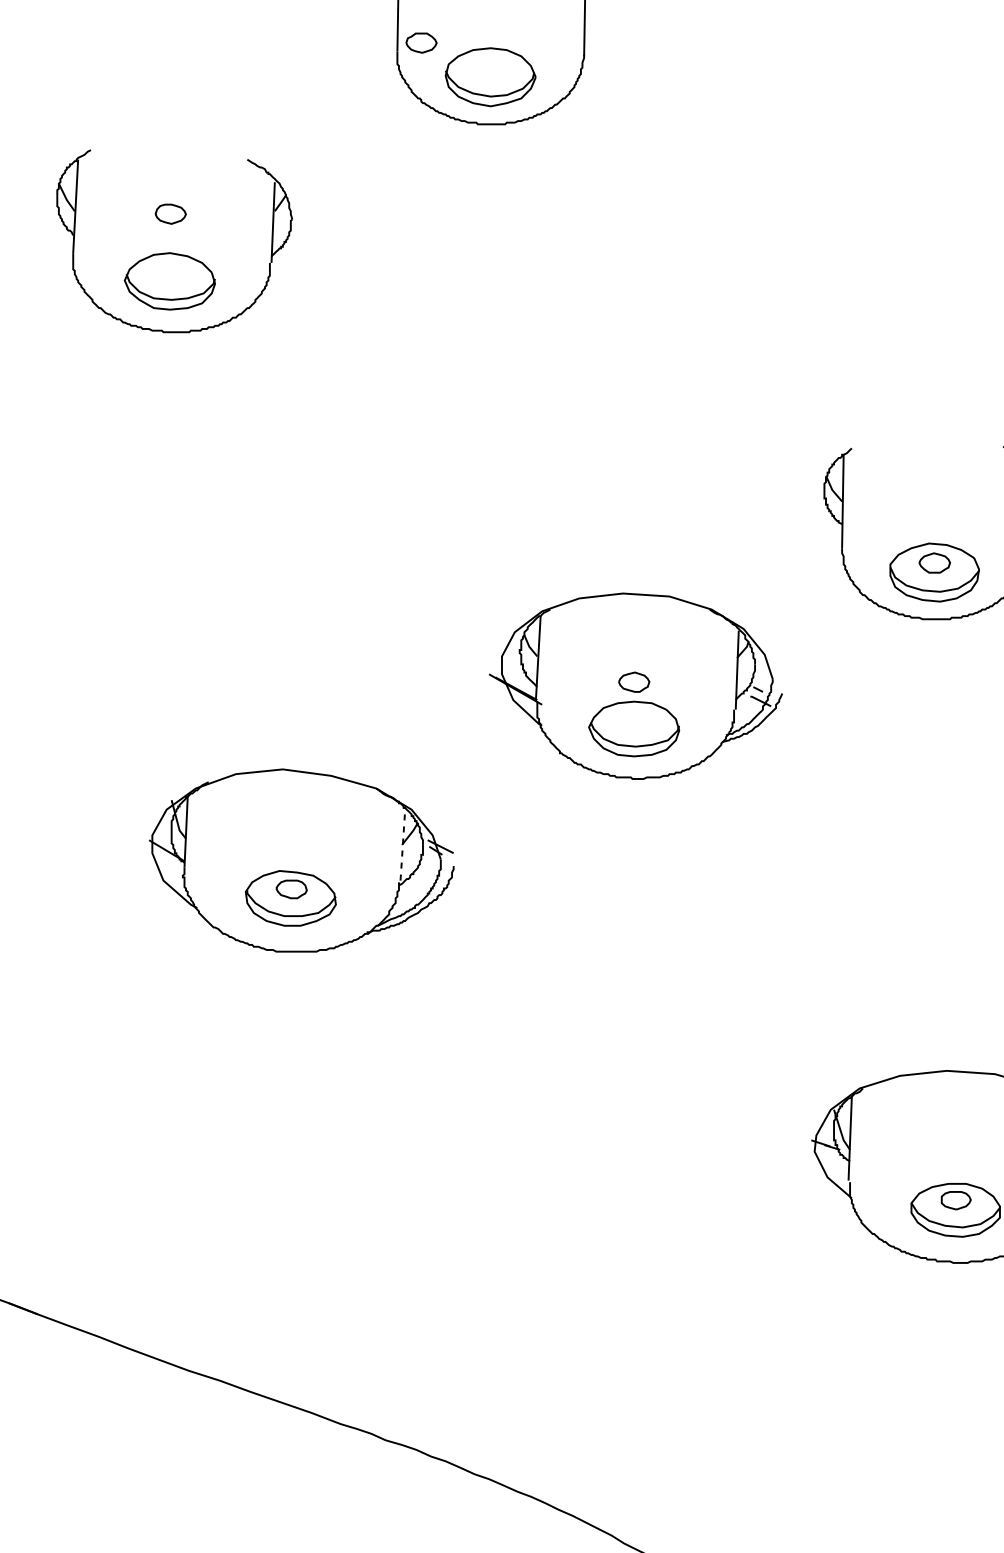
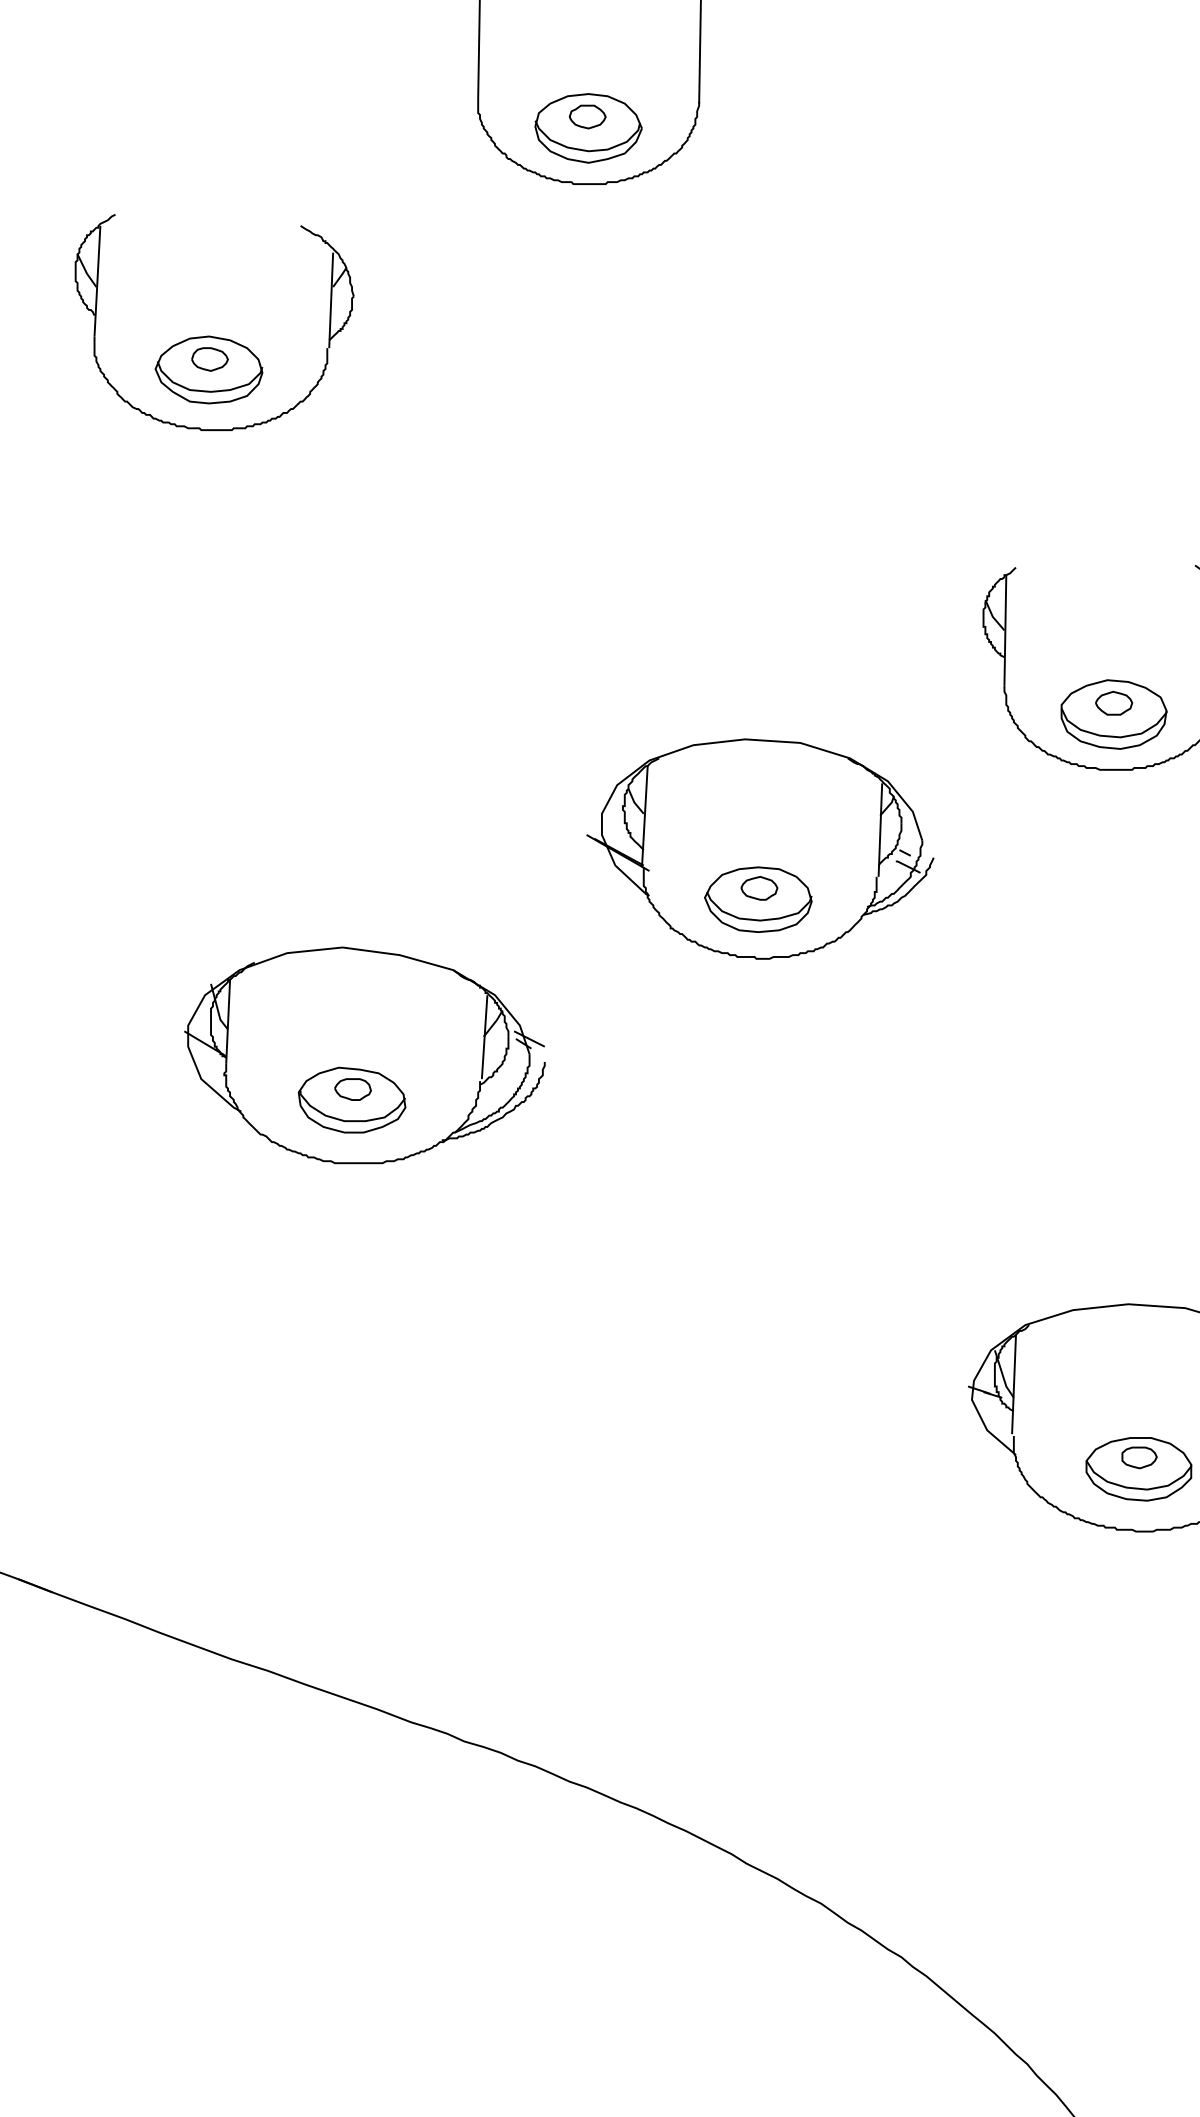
part: (421, 42) -> (587, 116), moved
part: (170, 214) -> (209, 359), moved
part: (634, 682) -> (759, 888), moved
line: (402, 844) -> (484, 1036), dashed -> solid

